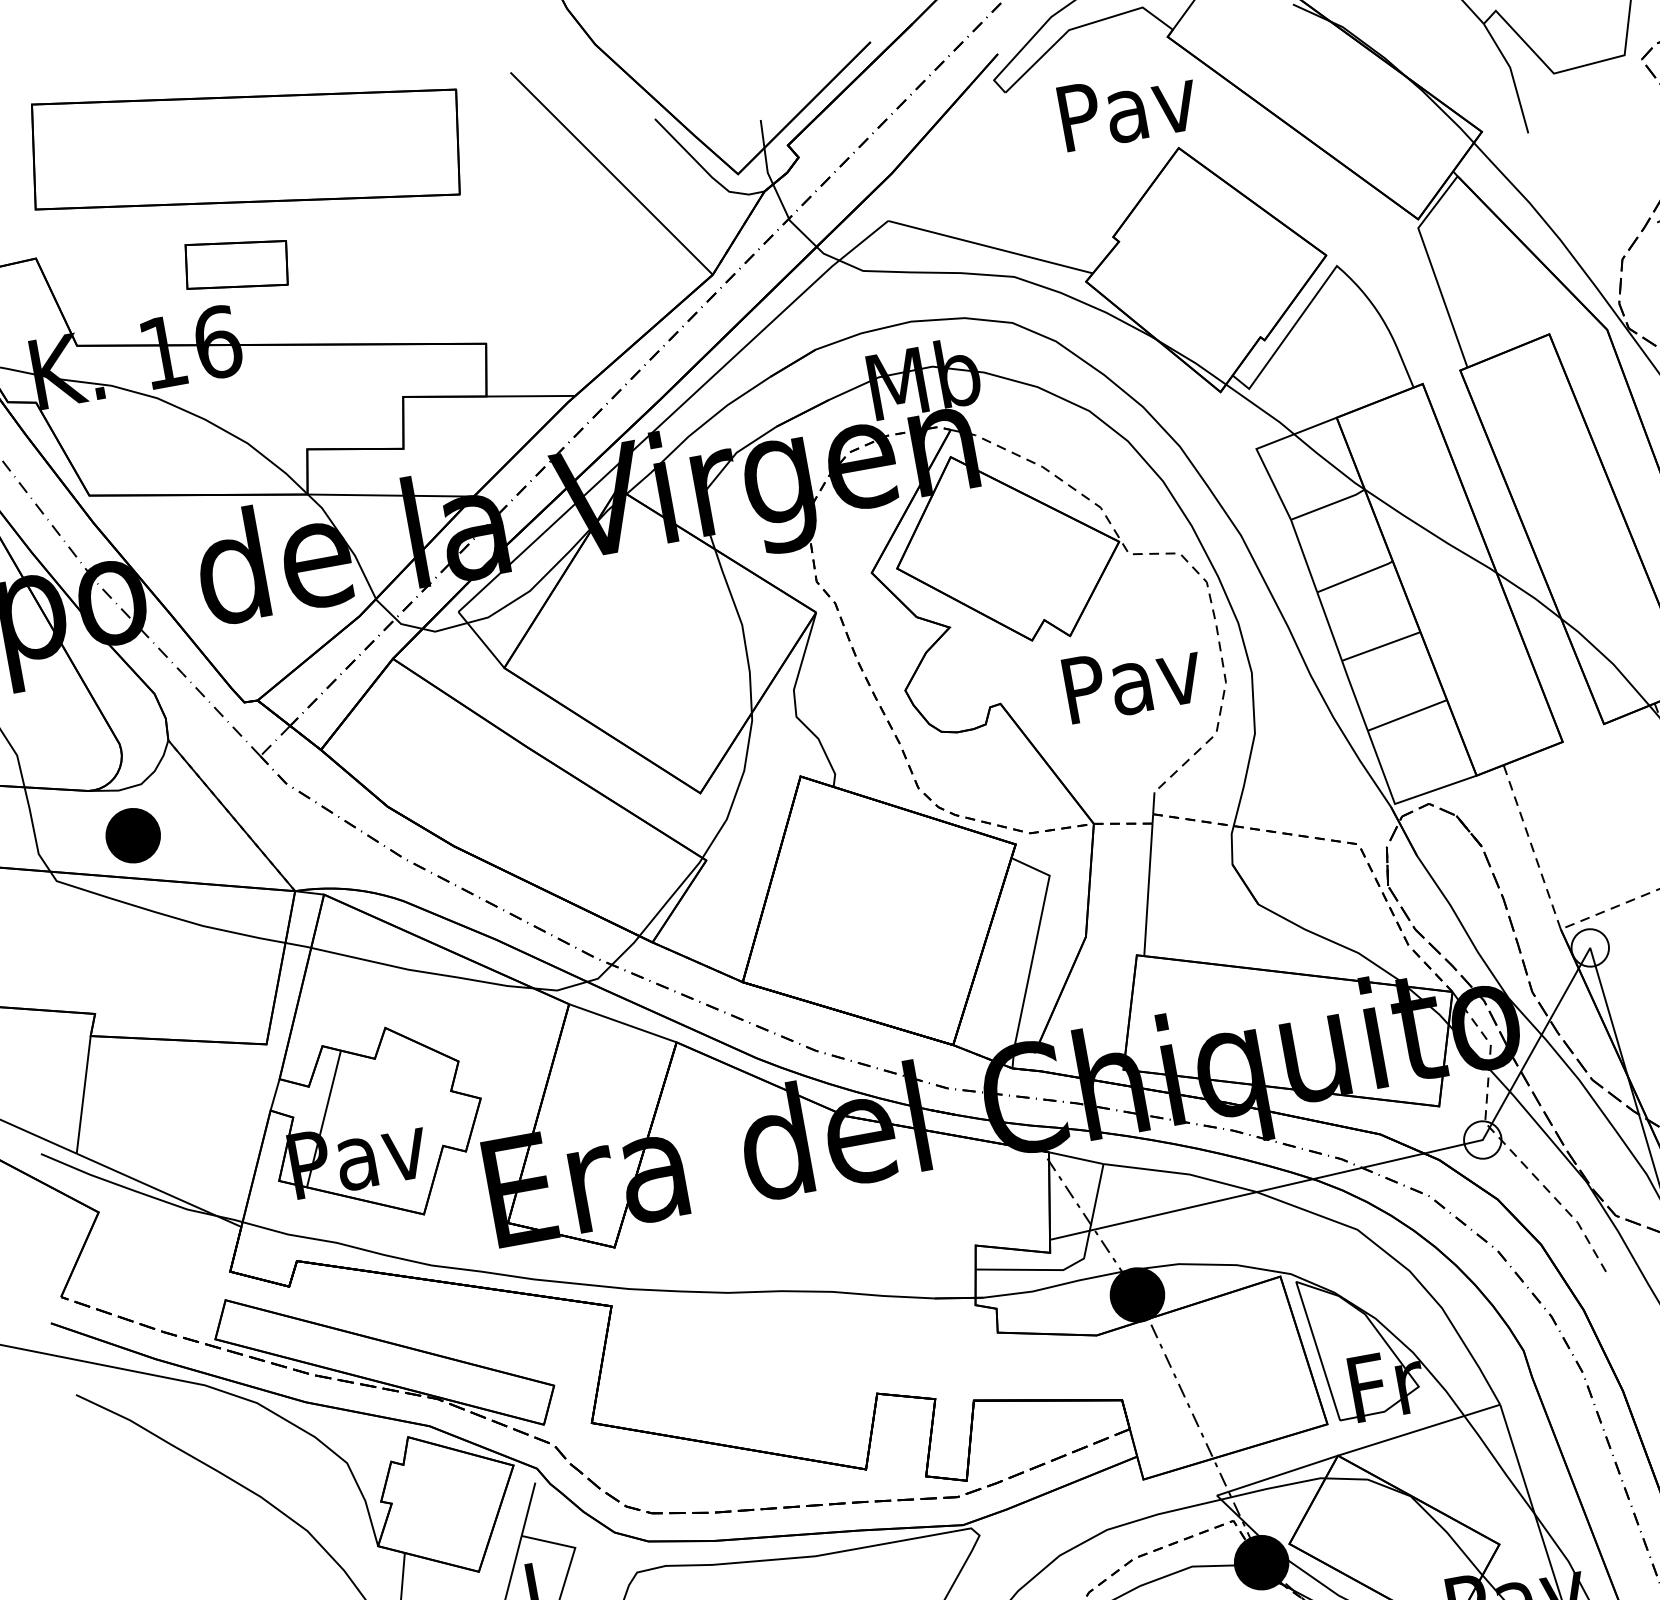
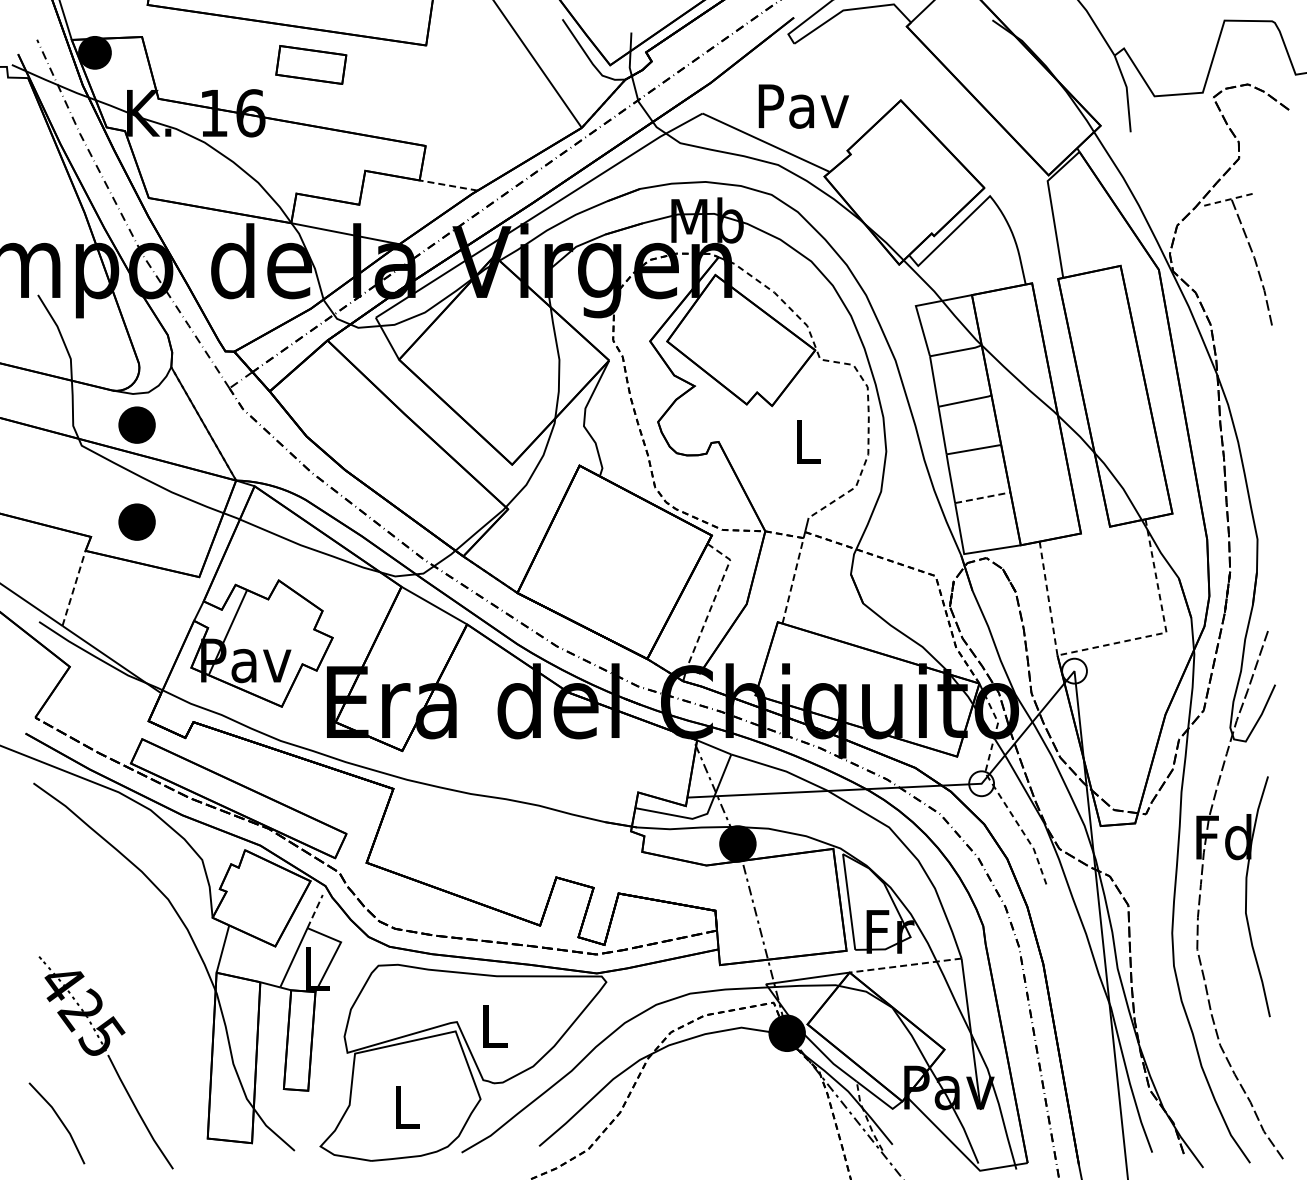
text: (1128, 108) -> (803, 106), moved
part: (236, 264) -> (311, 64), moved
line: (530, 396) -> (448, 185), solid -> dashed
text: (1133, 680) -> (808, 442), Pav -> L
line: (1408, 714) -> (983, 497), solid -> dashed
line: (1148, 889) -> (793, 580), solid -> dashed
line: (1037, 940) -> (714, 600), solid -> dashed
part: (158, 978) -> (136, 521), added
line: (84, 1093) -> (74, 587), solid -> dashed
line: (1418, 1430) -> (905, 965), solid -> dashed
line: (529, 1509) -> (315, 911), solid -> dashed

